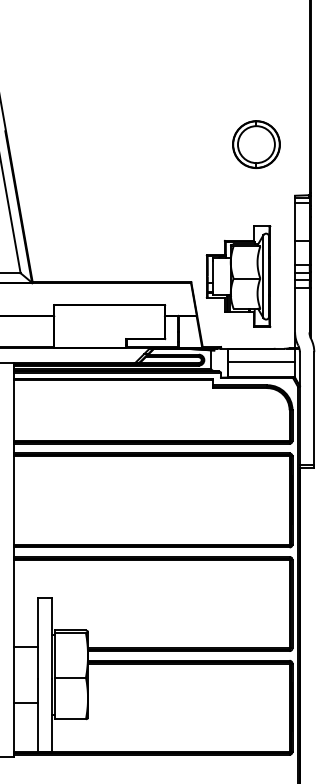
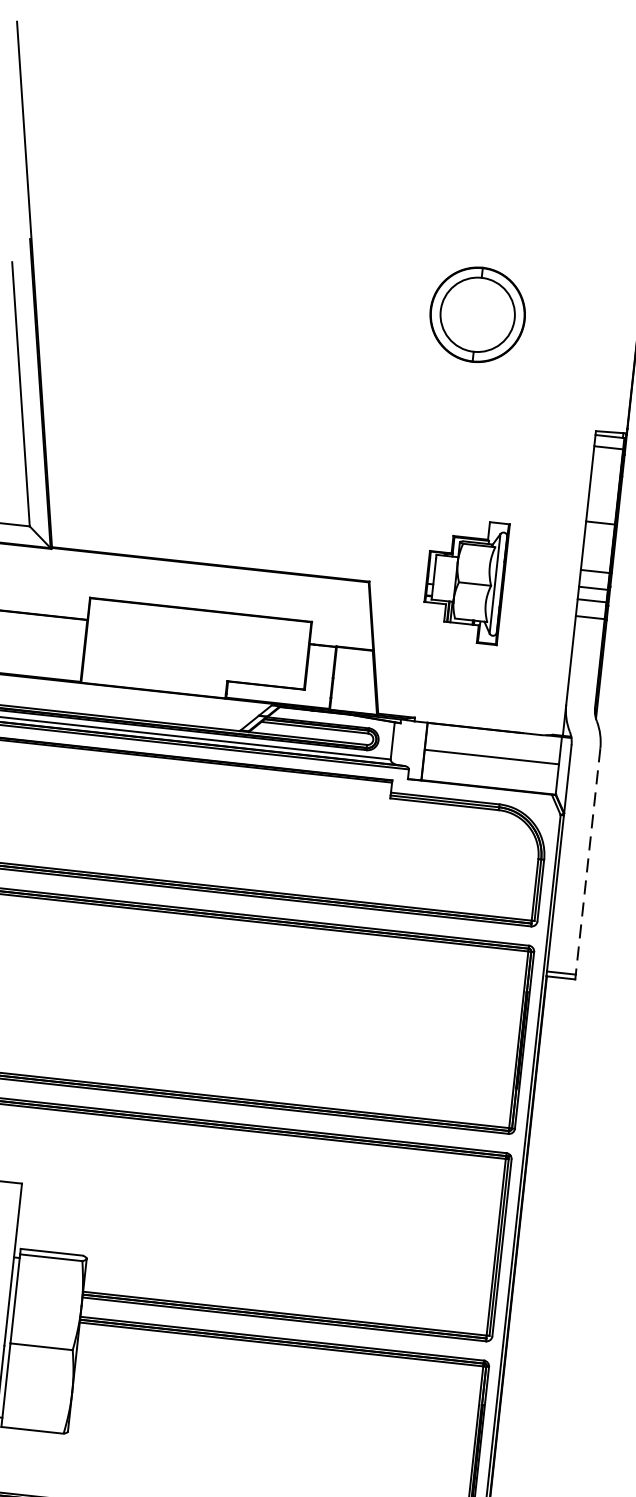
part: (256, 144) -> (477, 314), moved
part: (238, 276) -> (465, 580), size x0.6
line: (314, 408) -> (588, 861), solid -> dashed

